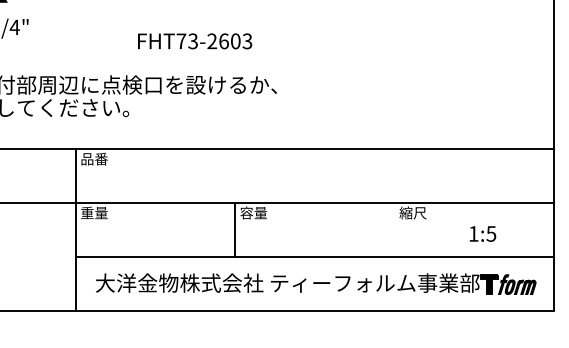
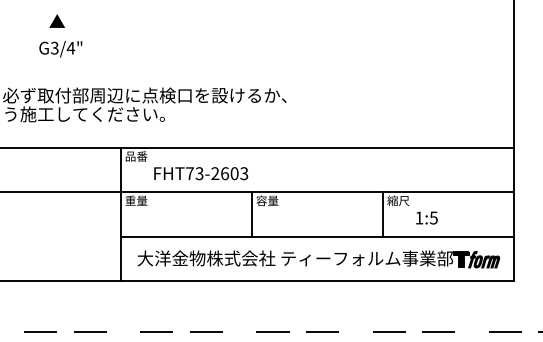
text: (195, 41) -> (201, 173), moved
line: (394, 229) -> (383, 214), added
text: (482, 233) -> (426, 217), moved

